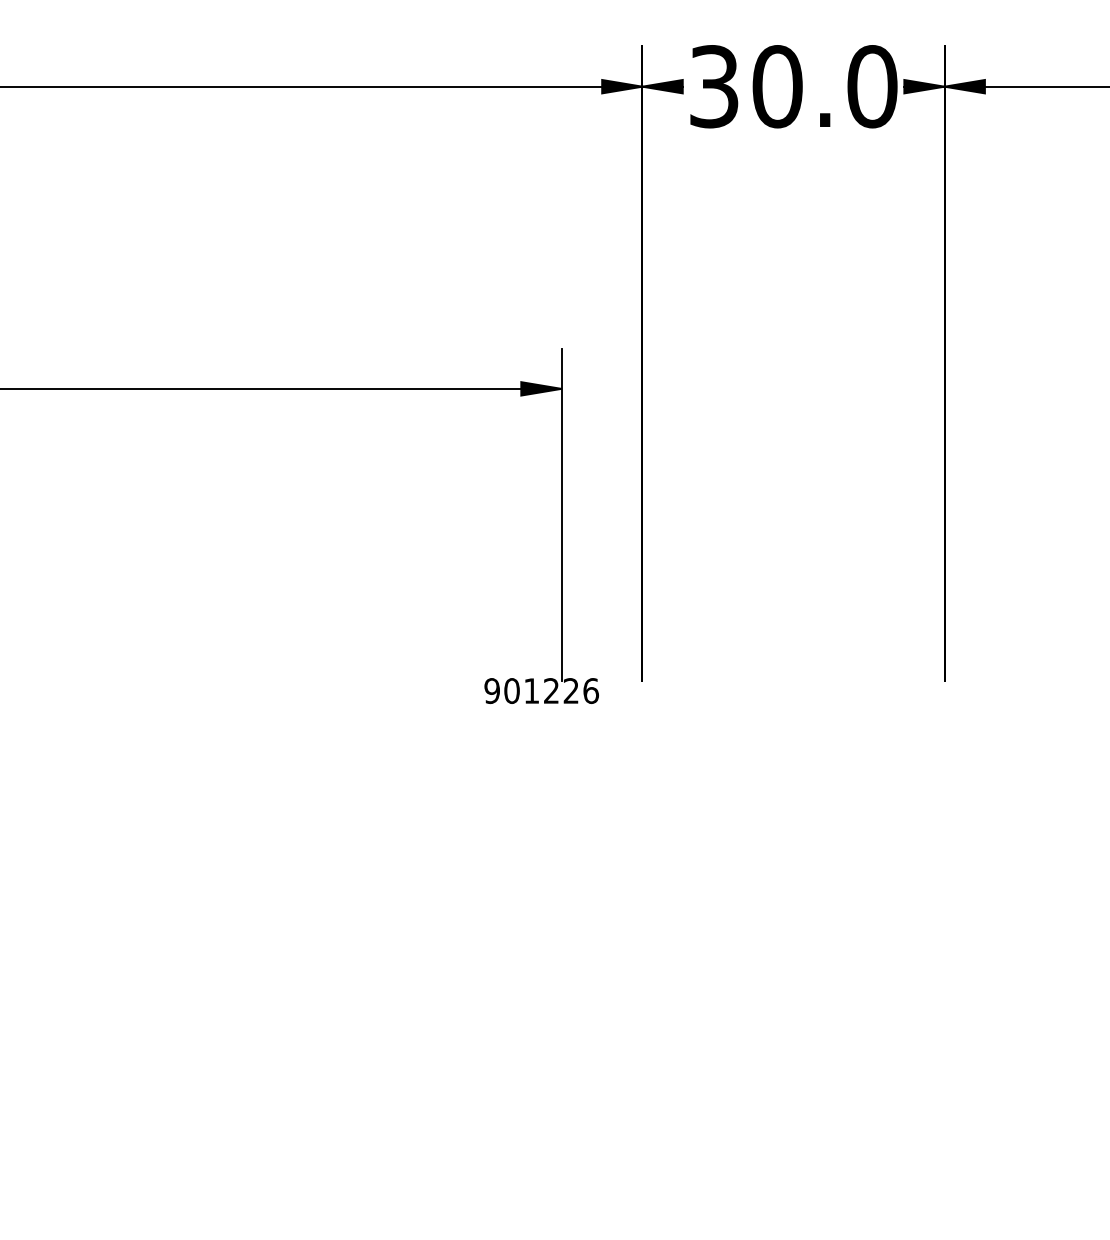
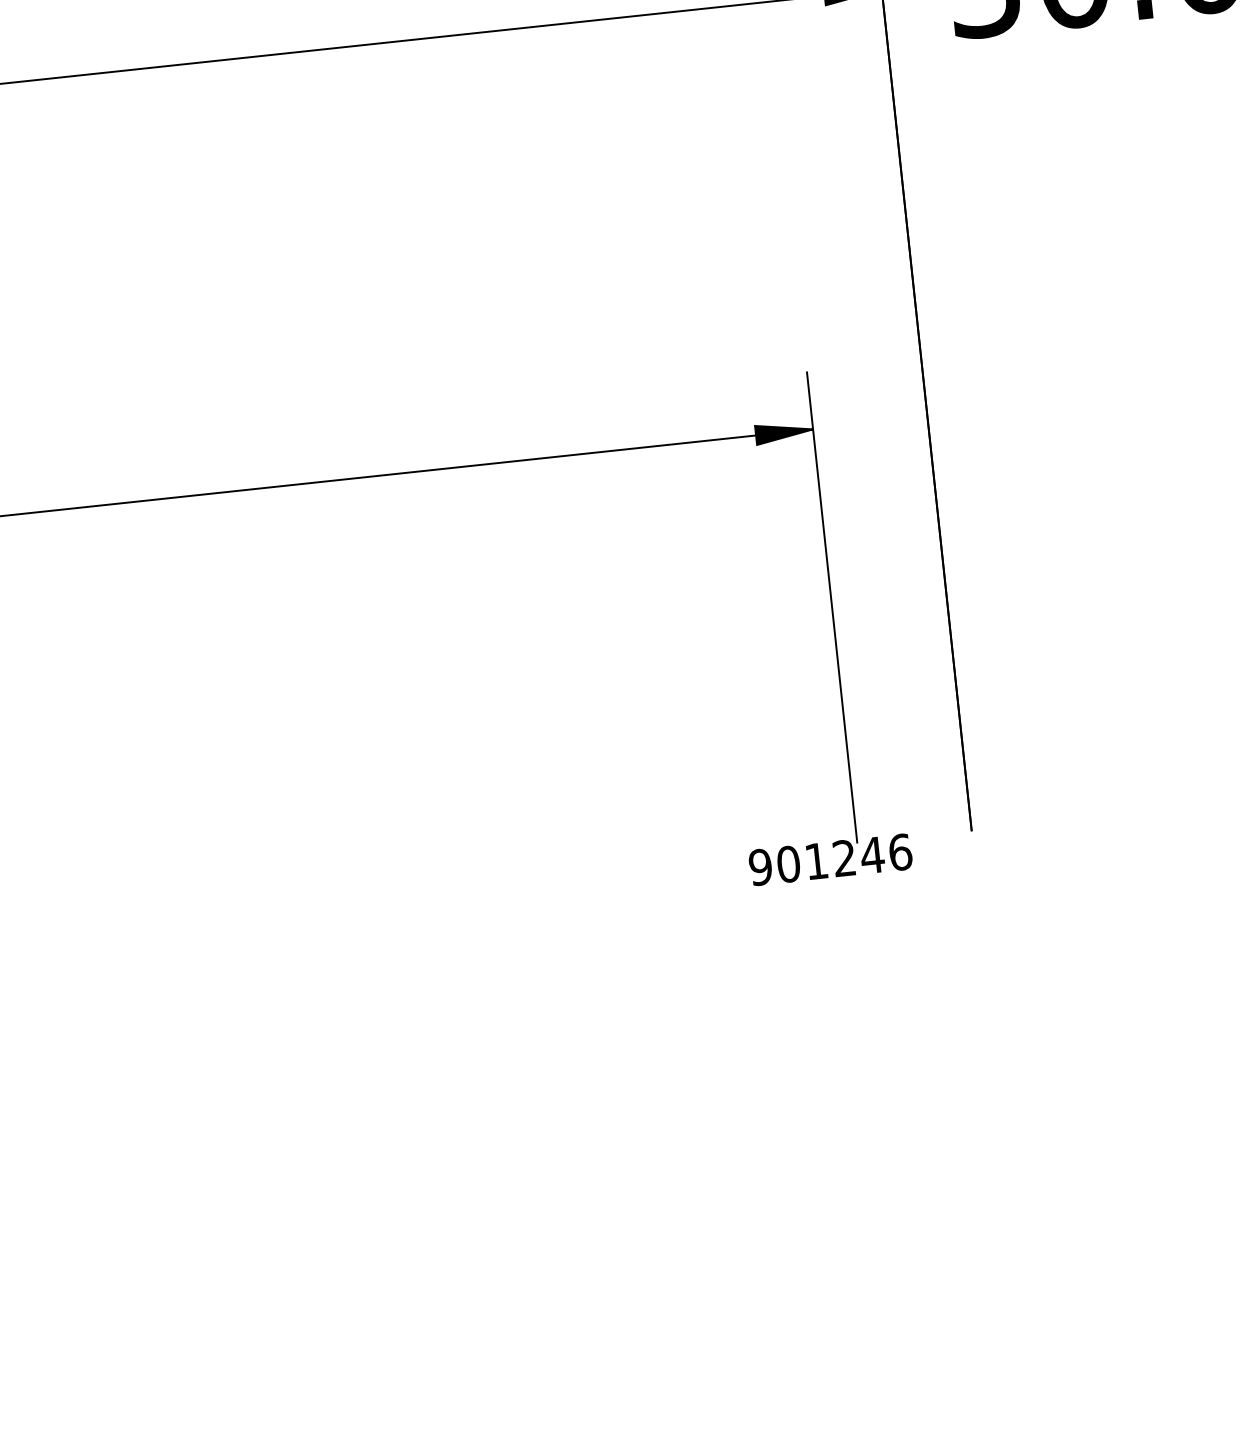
text: (571, 690) -> (872, 854), 901226 -> 901246

